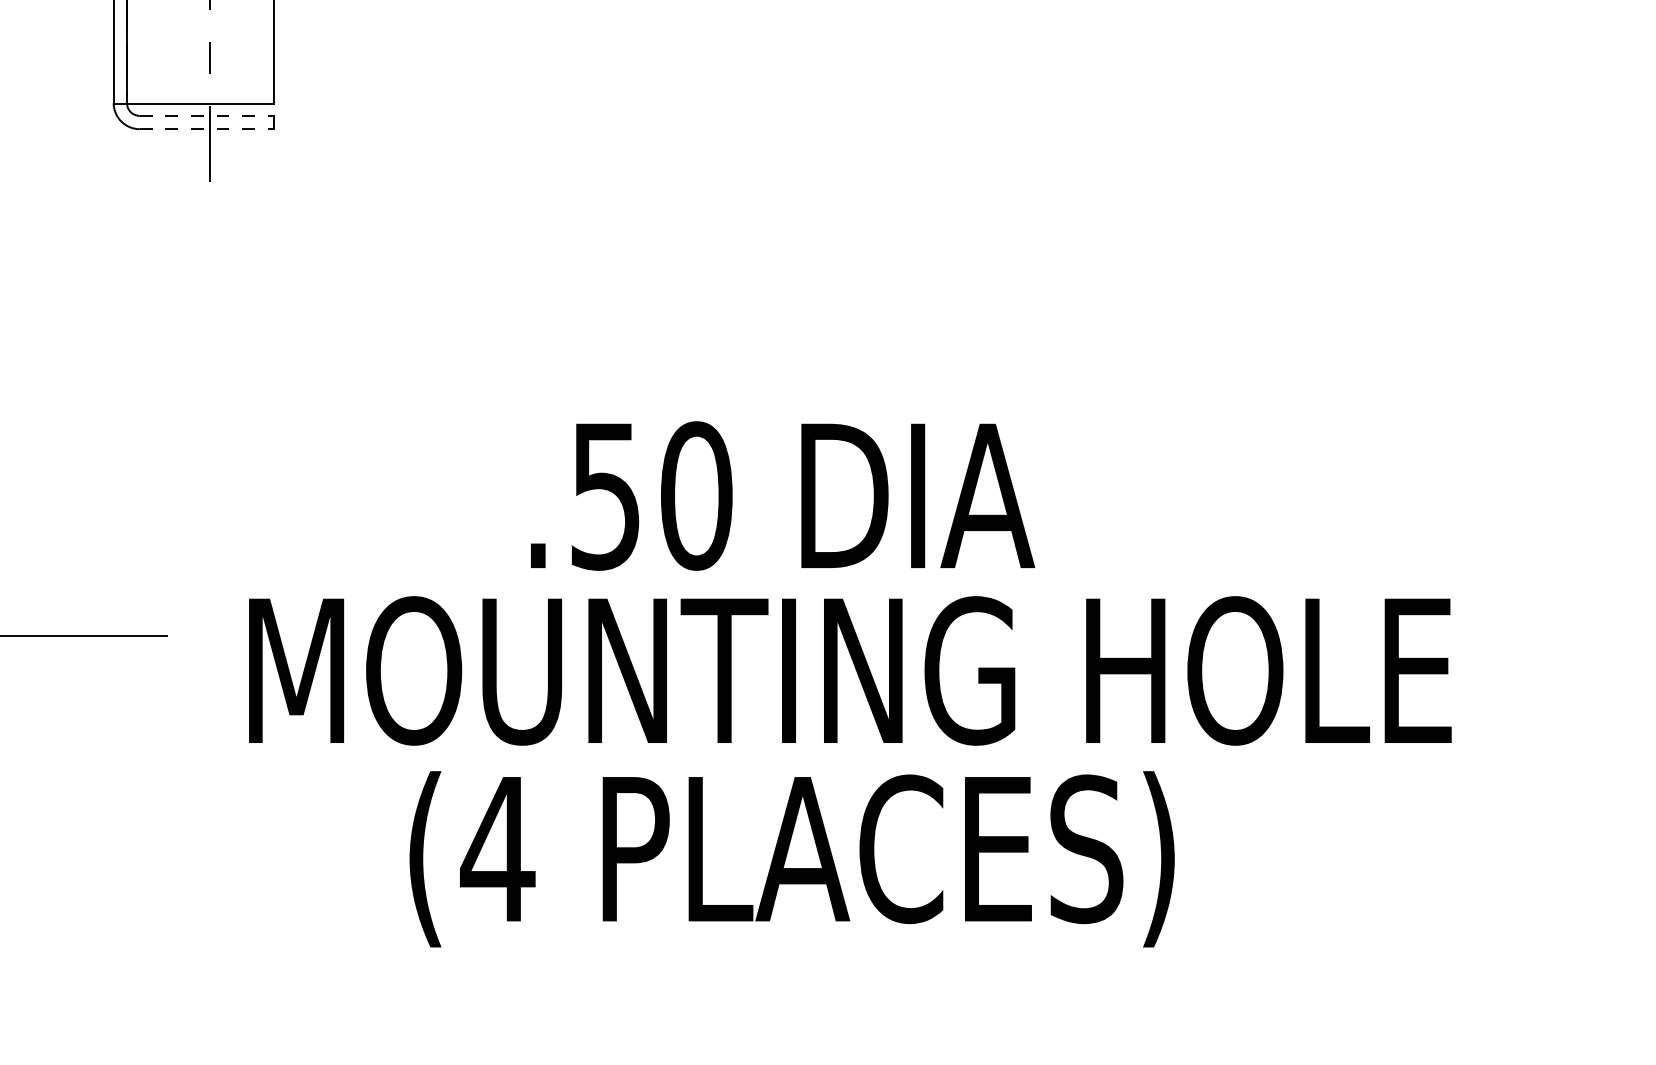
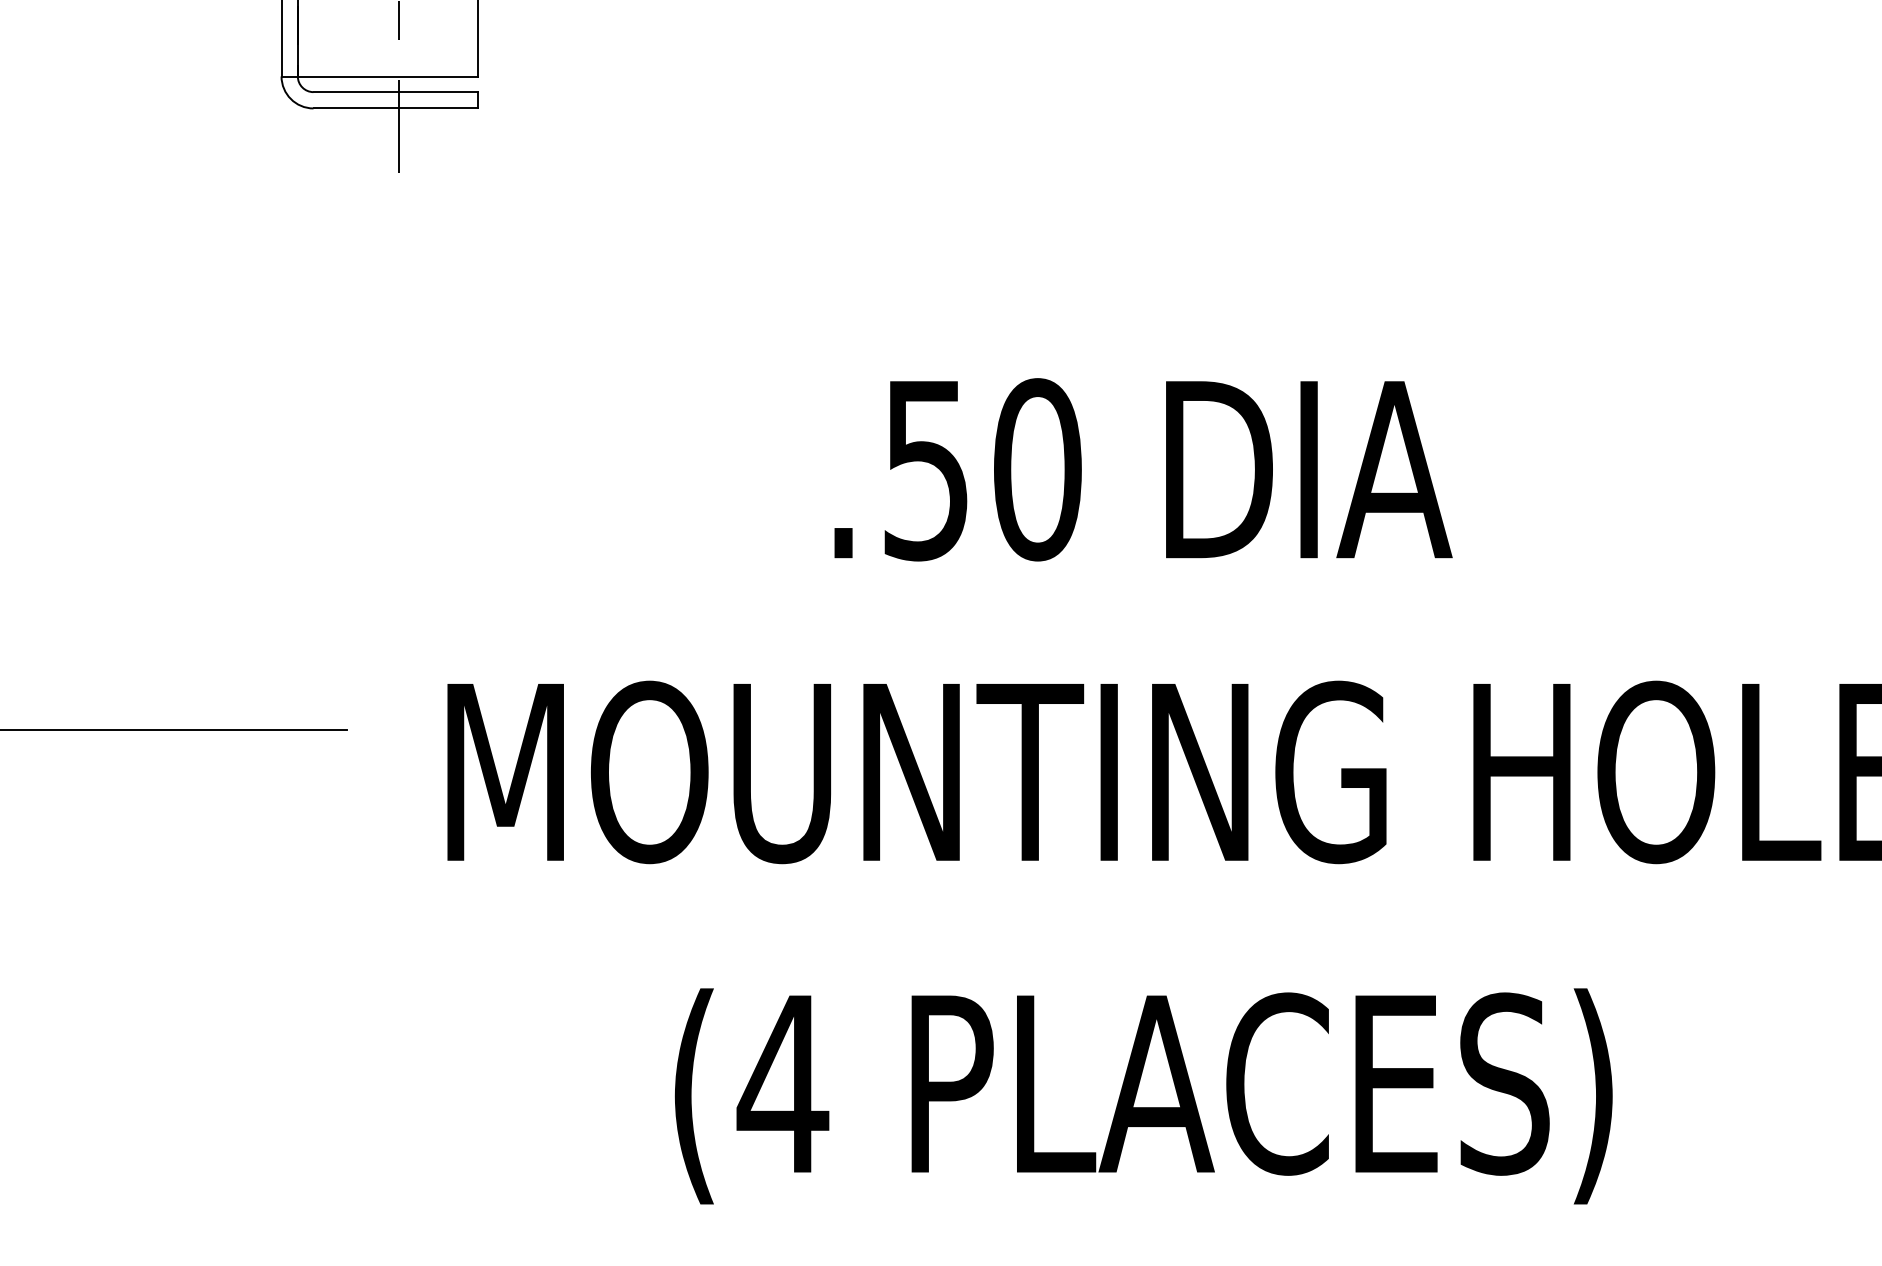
line: (206, 115) -> (395, 91), dashed -> solid
line: (206, 129) -> (395, 108), dashed -> solid
text: (783, 495) -> (1144, 469), moved
text: (791, 859) -> (1142, 1096), moved

